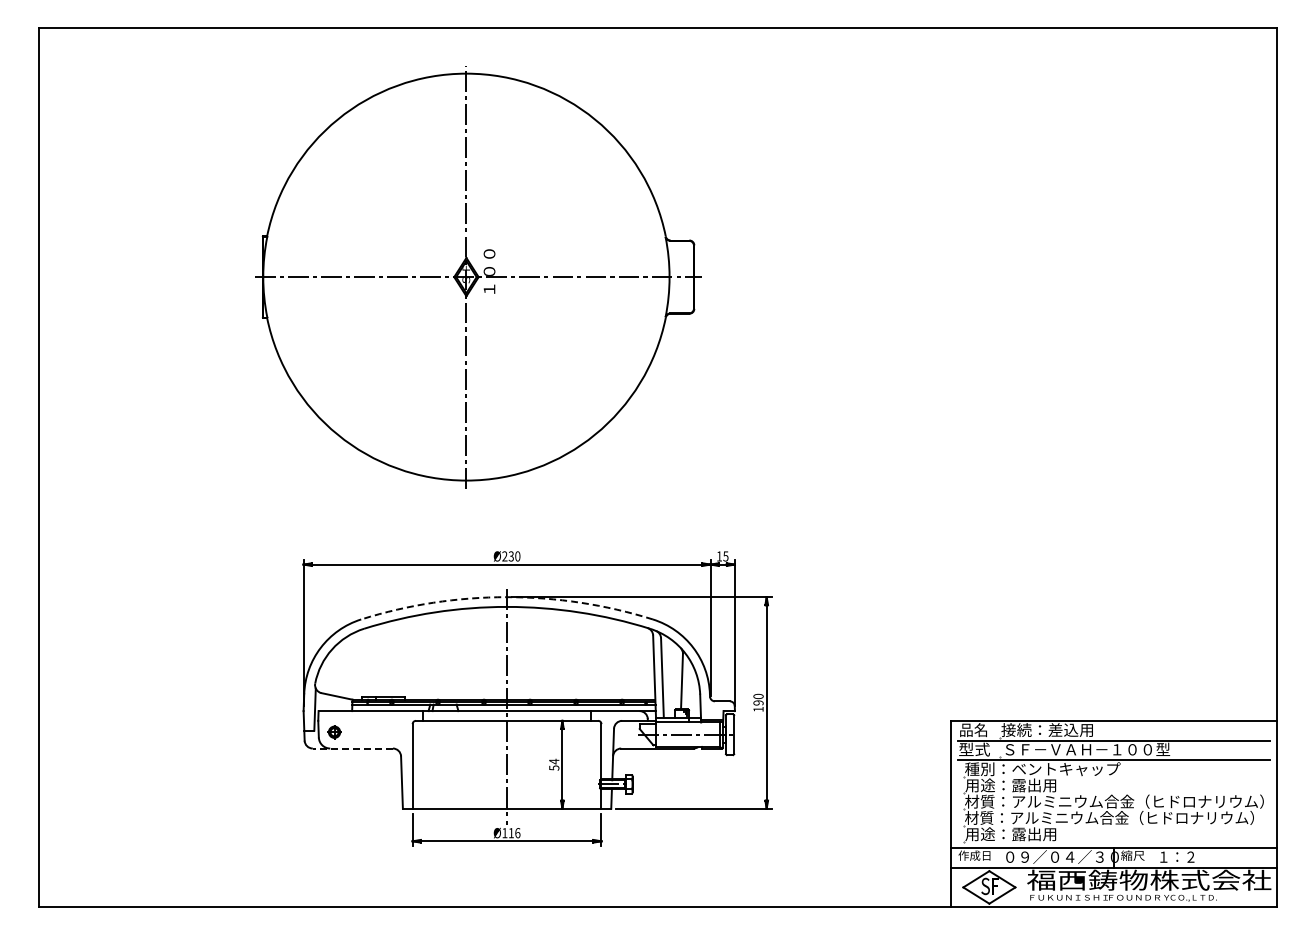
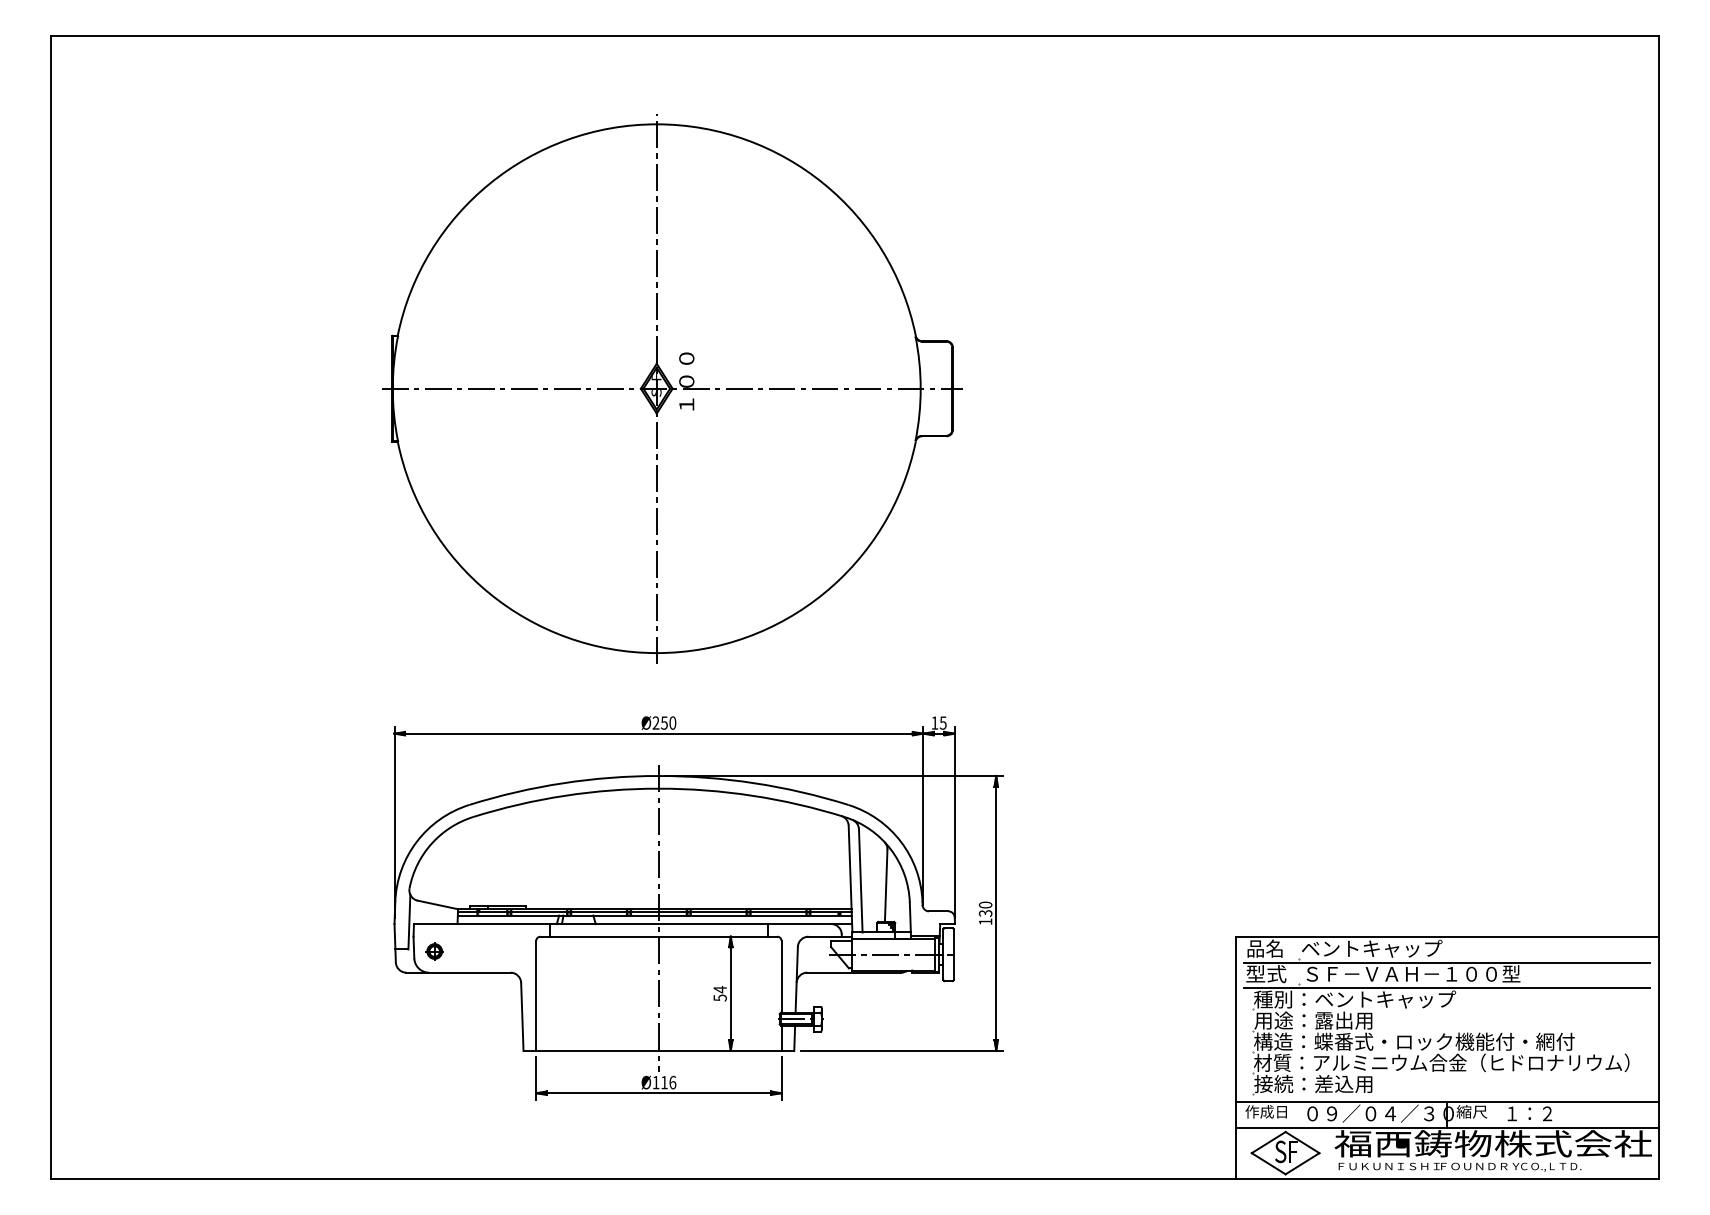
part: (478, 277) -> (672, 389), moved
text: (511, 555) -> (664, 721), Ø230 -> Ø250
arc: (507, 597) -> (659, 776), dashed -> solid
text: (758, 702) -> (985, 912), 190 -> 130
text: (1055, 730) -> (1371, 949), 接続：差込用 -> ベントキャップ
line: (352, 748) -> (458, 972), dashed -> solid
text: (1114, 801) -> (1448, 1041), 材質：アルミニウム合金（ヒドロナリウム） -> 構造：蝶番式・ロック機能付・網付
text: (1003, 834) -> (1303, 1084), 用途：露出用 -> 接続：差込用

